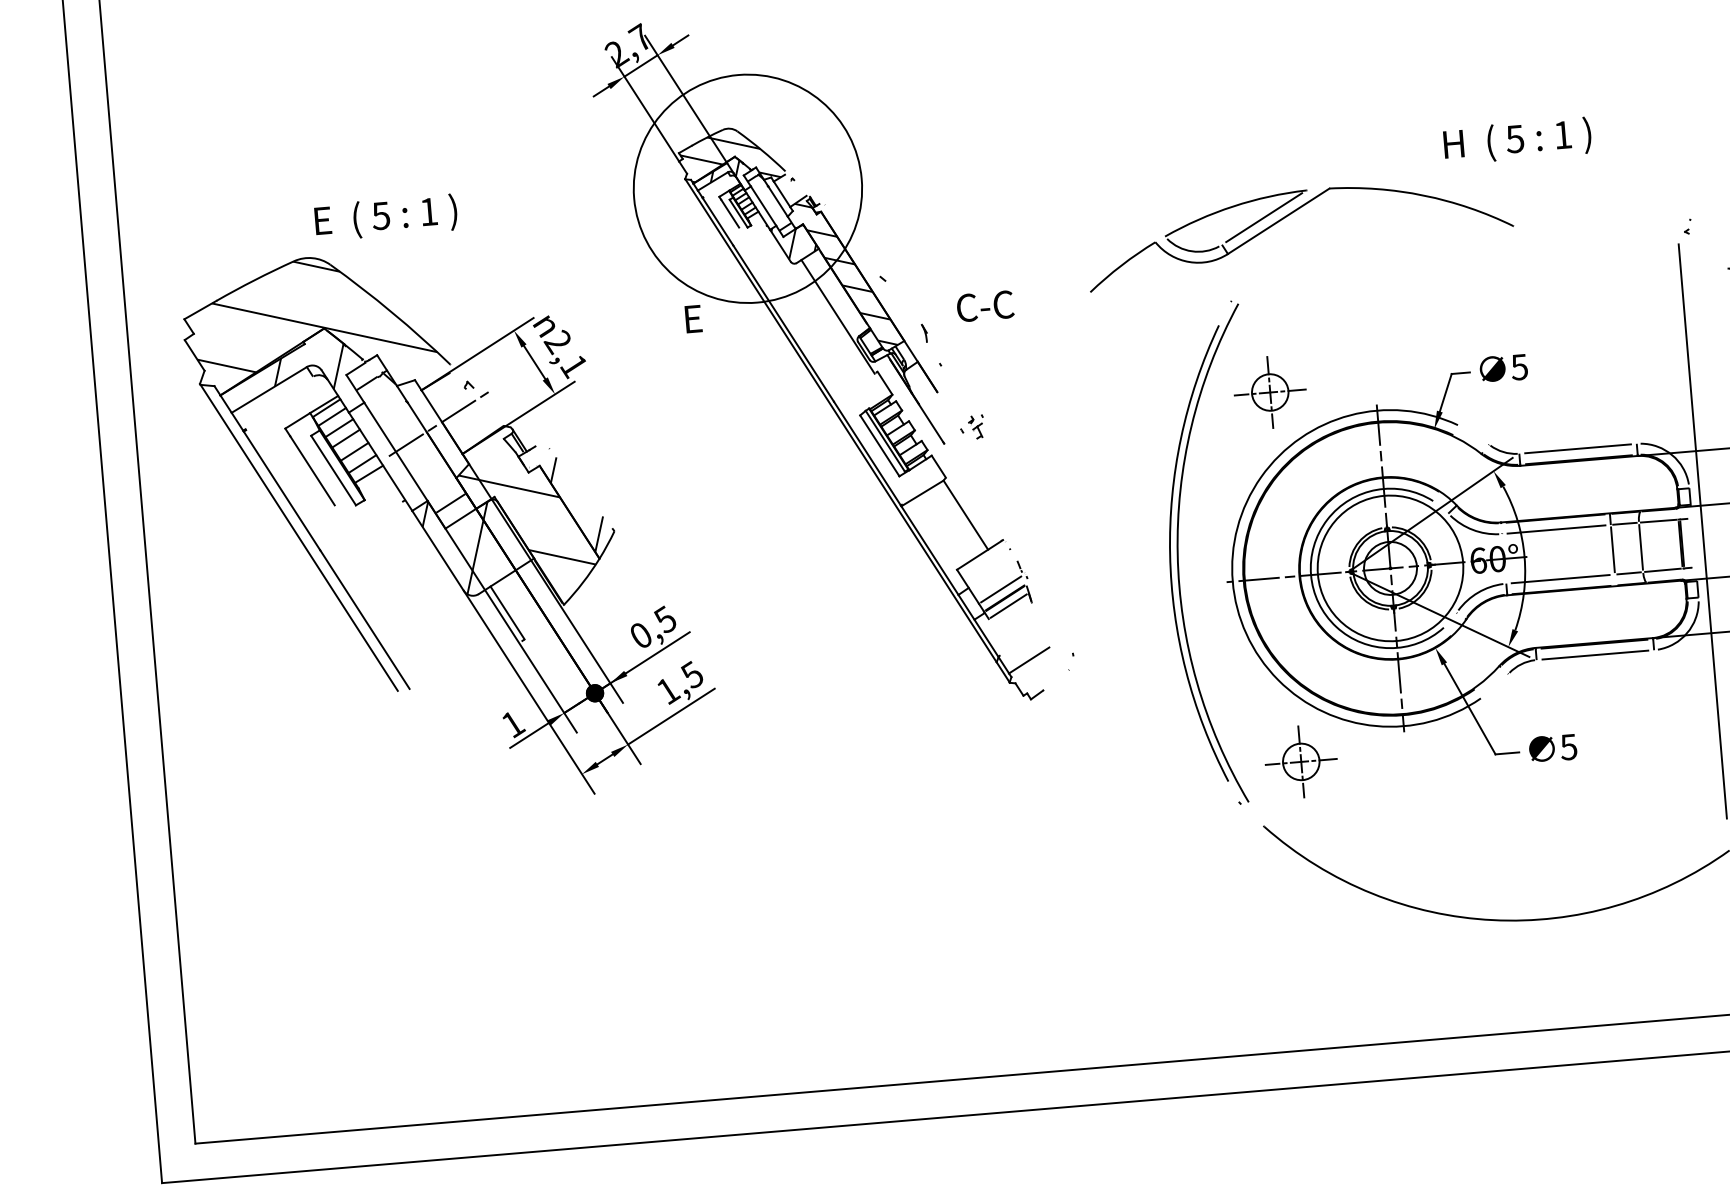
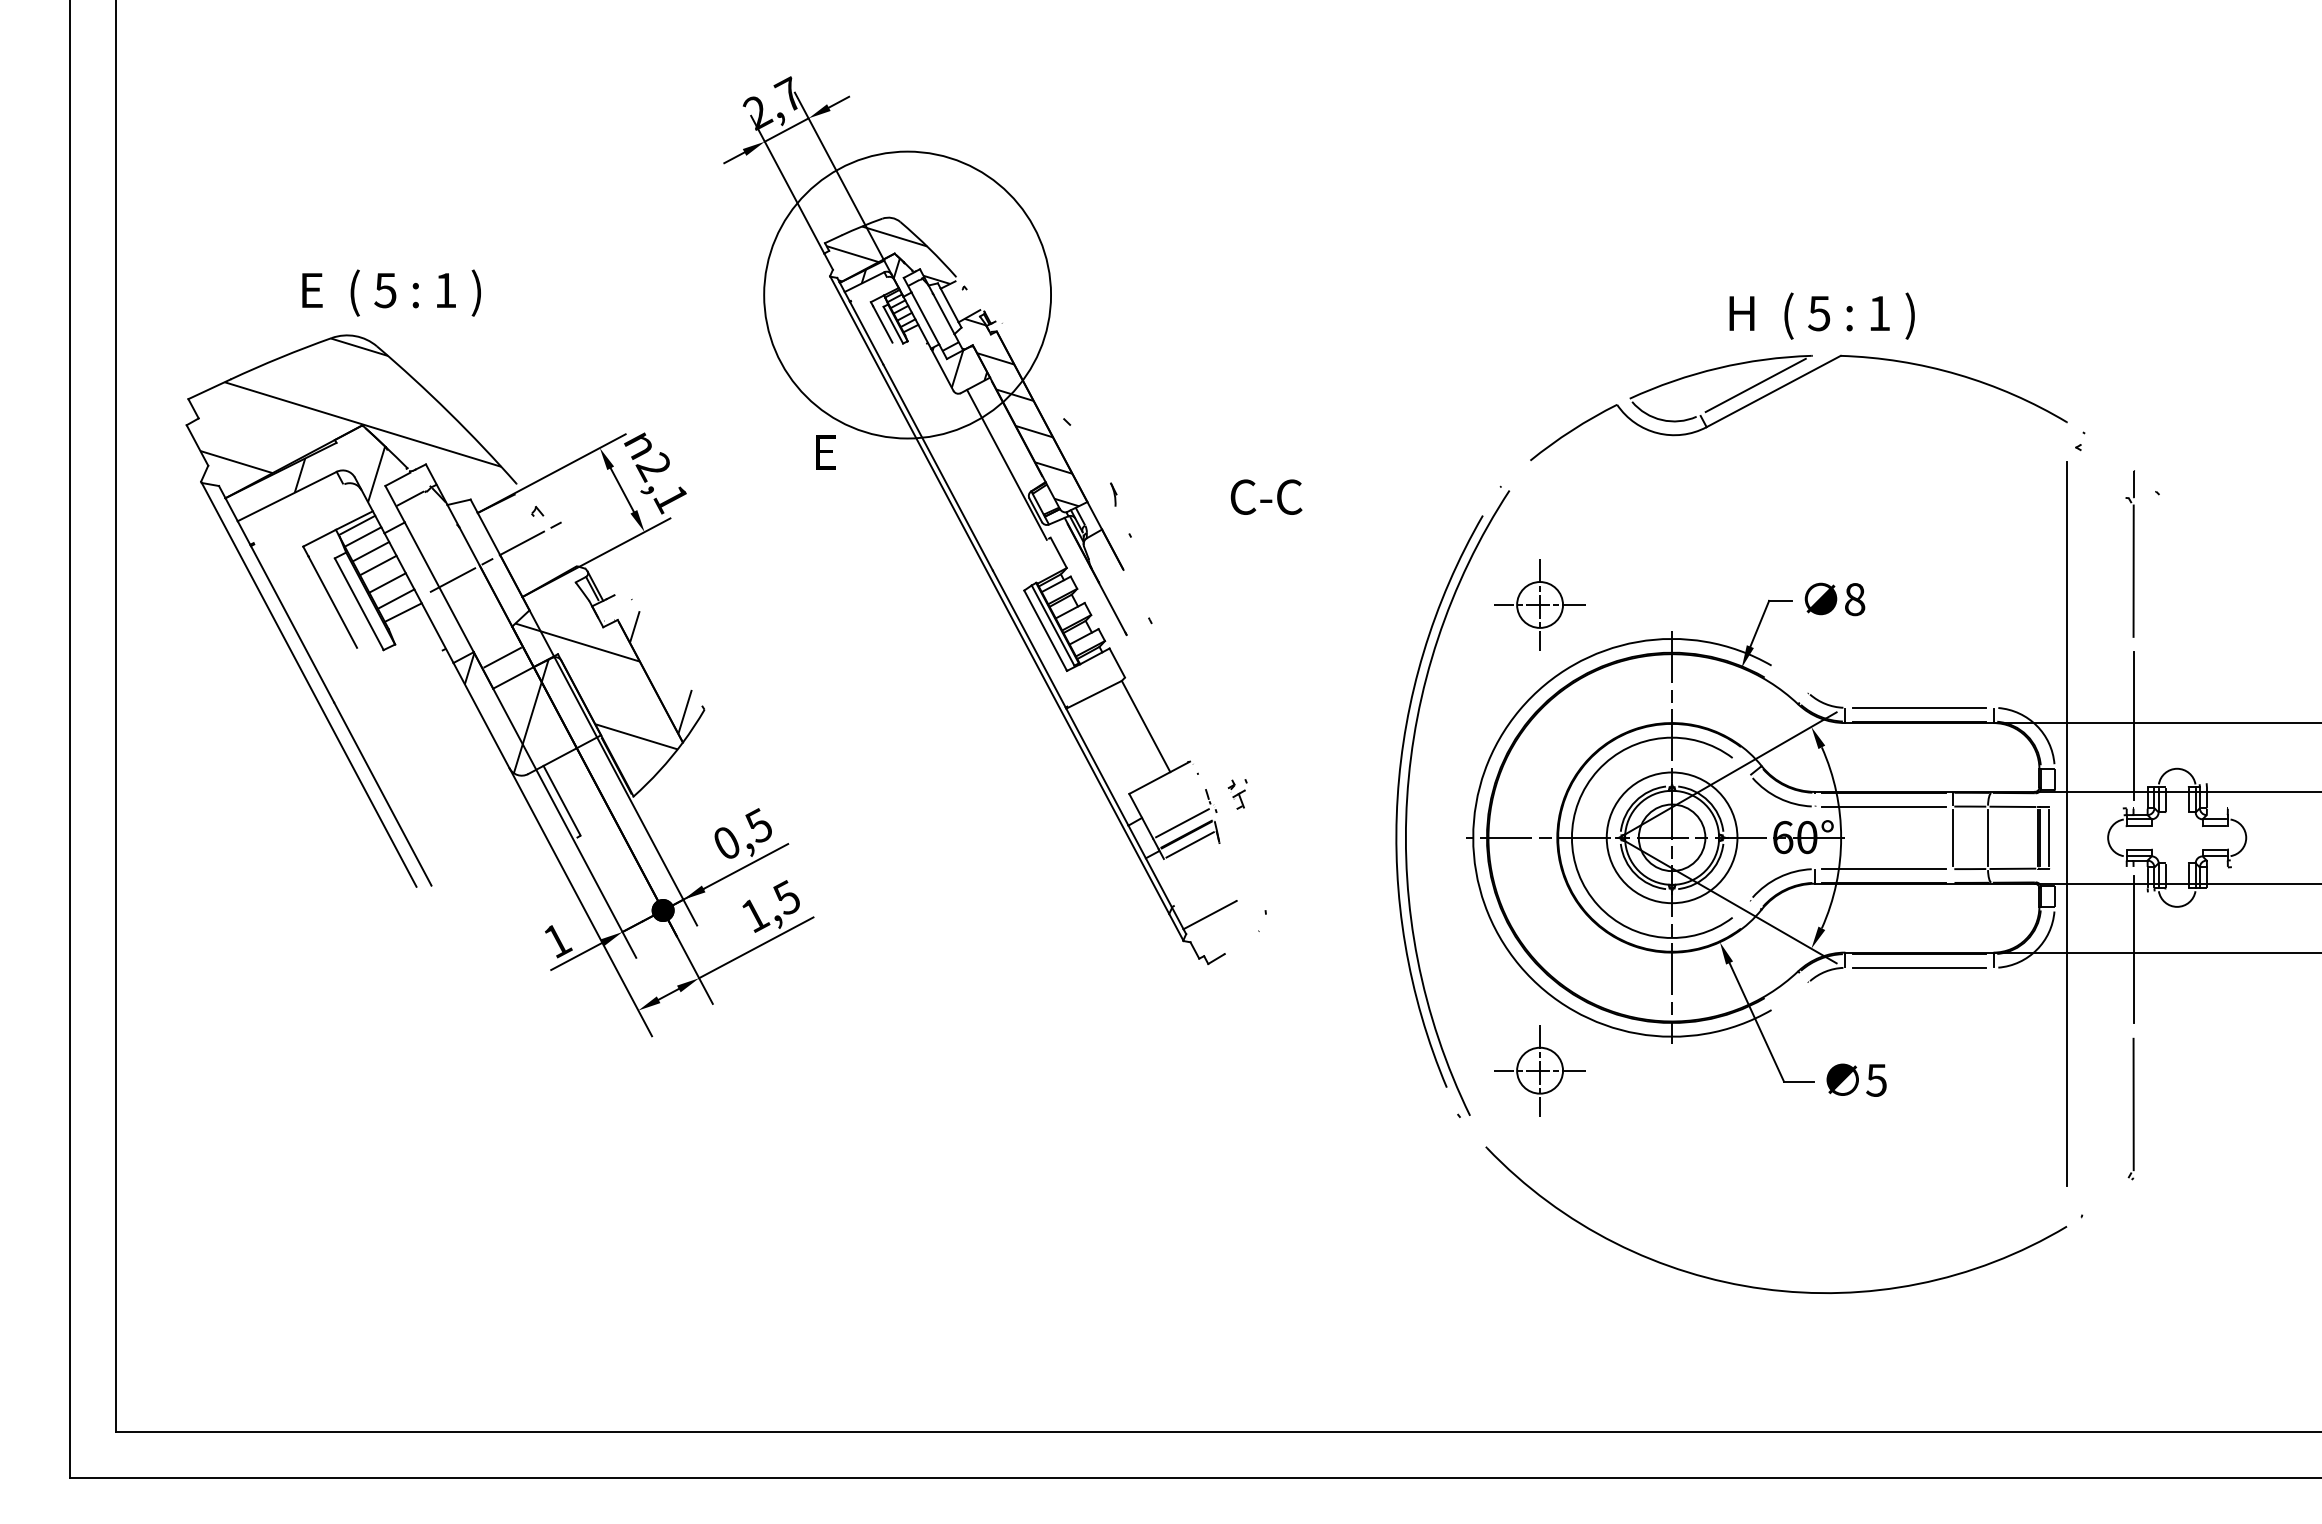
text: (1517, 140) -> (1821, 315), moved
part: (1289, 215) -> (1787, 385), moved
text: (385, 217) -> (391, 292), moved
text: (985, 305) -> (1266, 496), moved
text: (1519, 367) -> (1854, 599), 5 -> 8
part: (976, 427) -> (1237, 794), moved
line: (1689, 543) -> (2049, 837), added
circle: (1390, 568) -> (1671, 837), size x0.71

